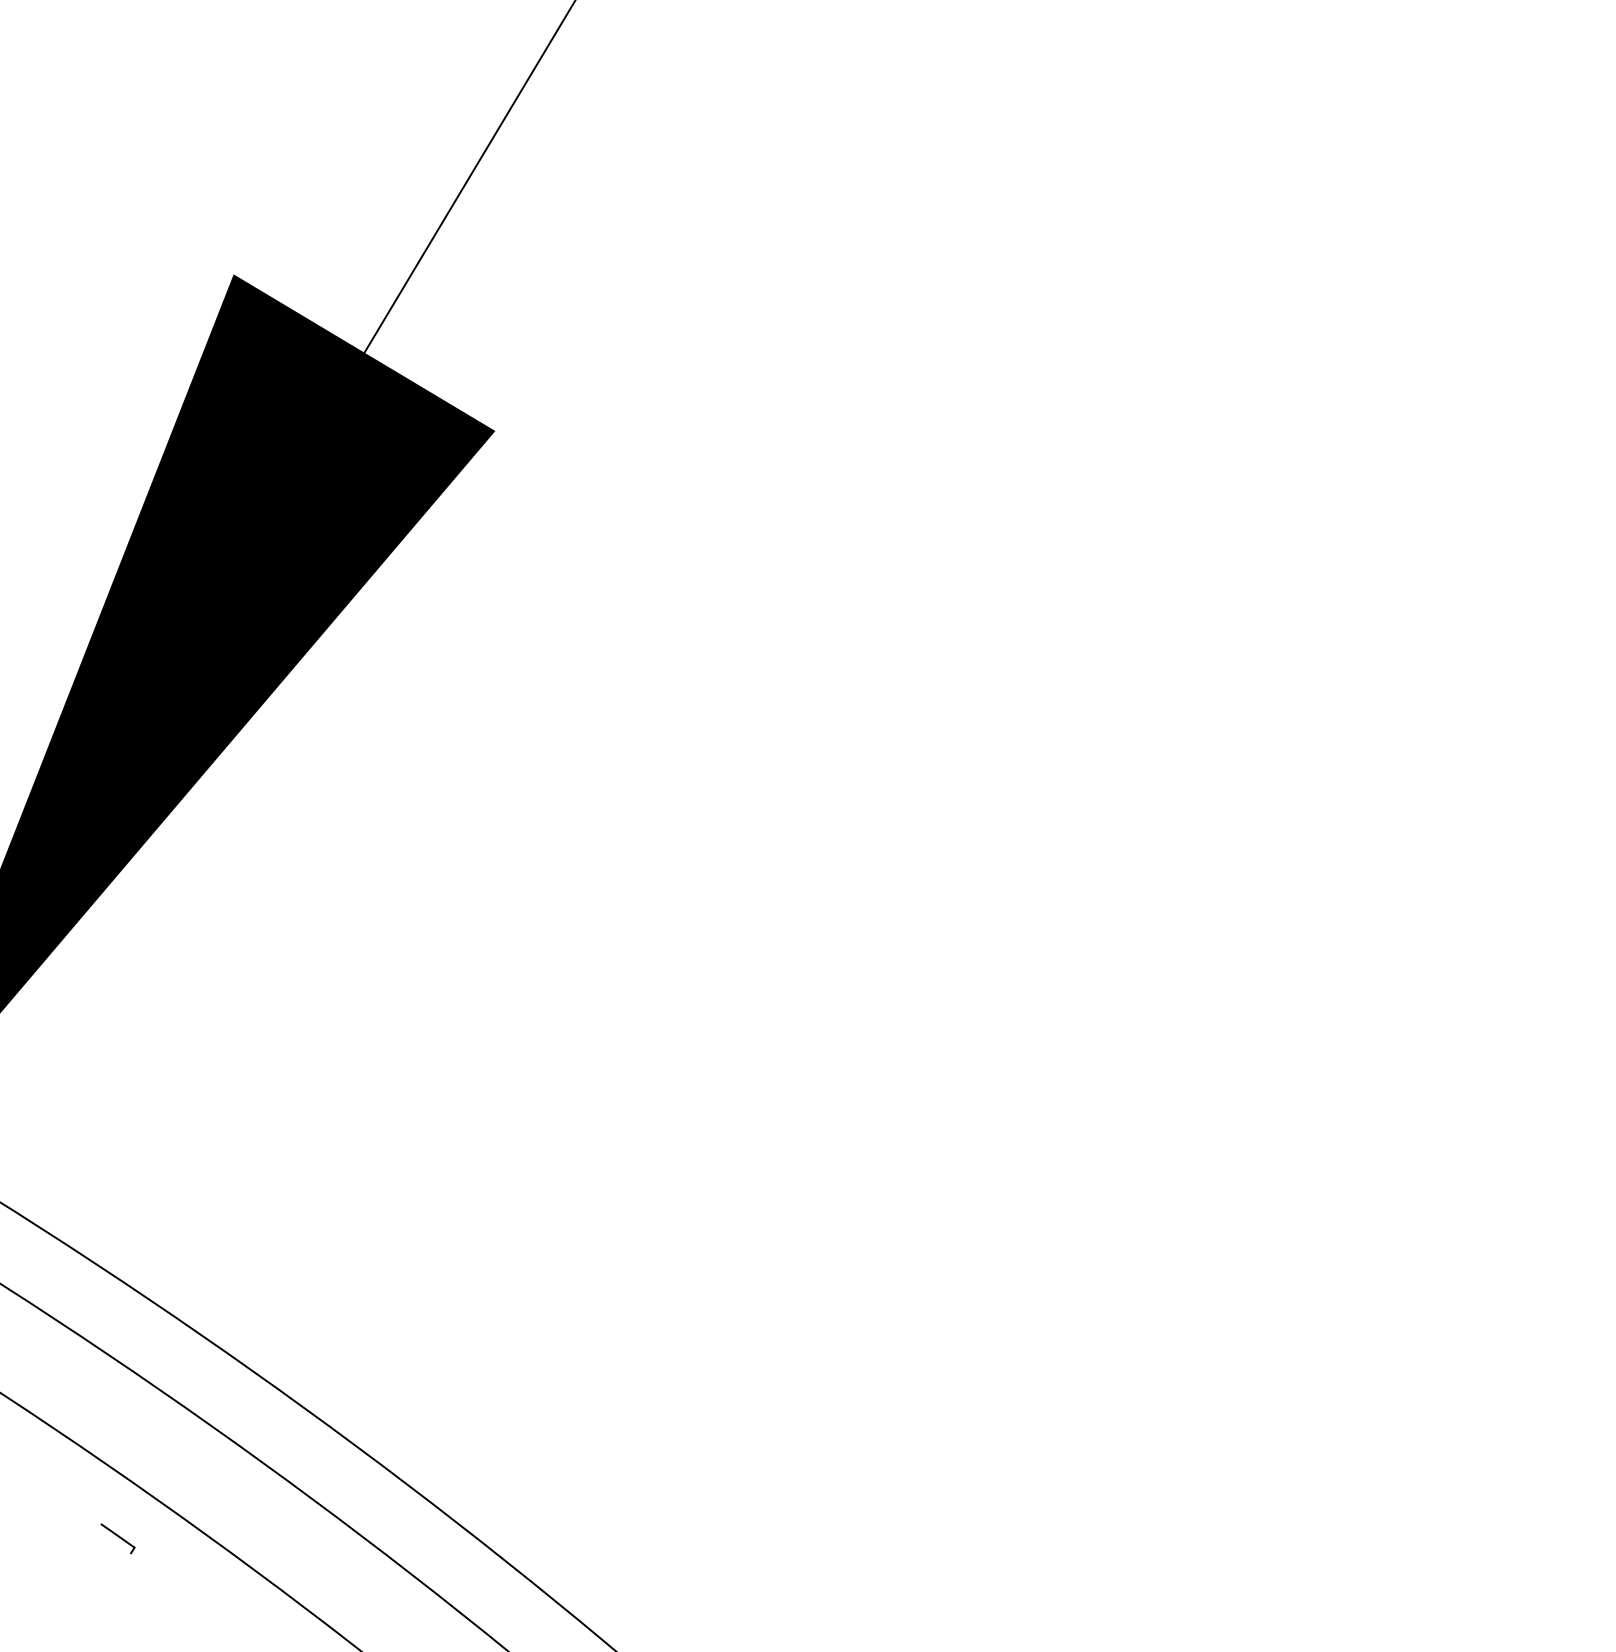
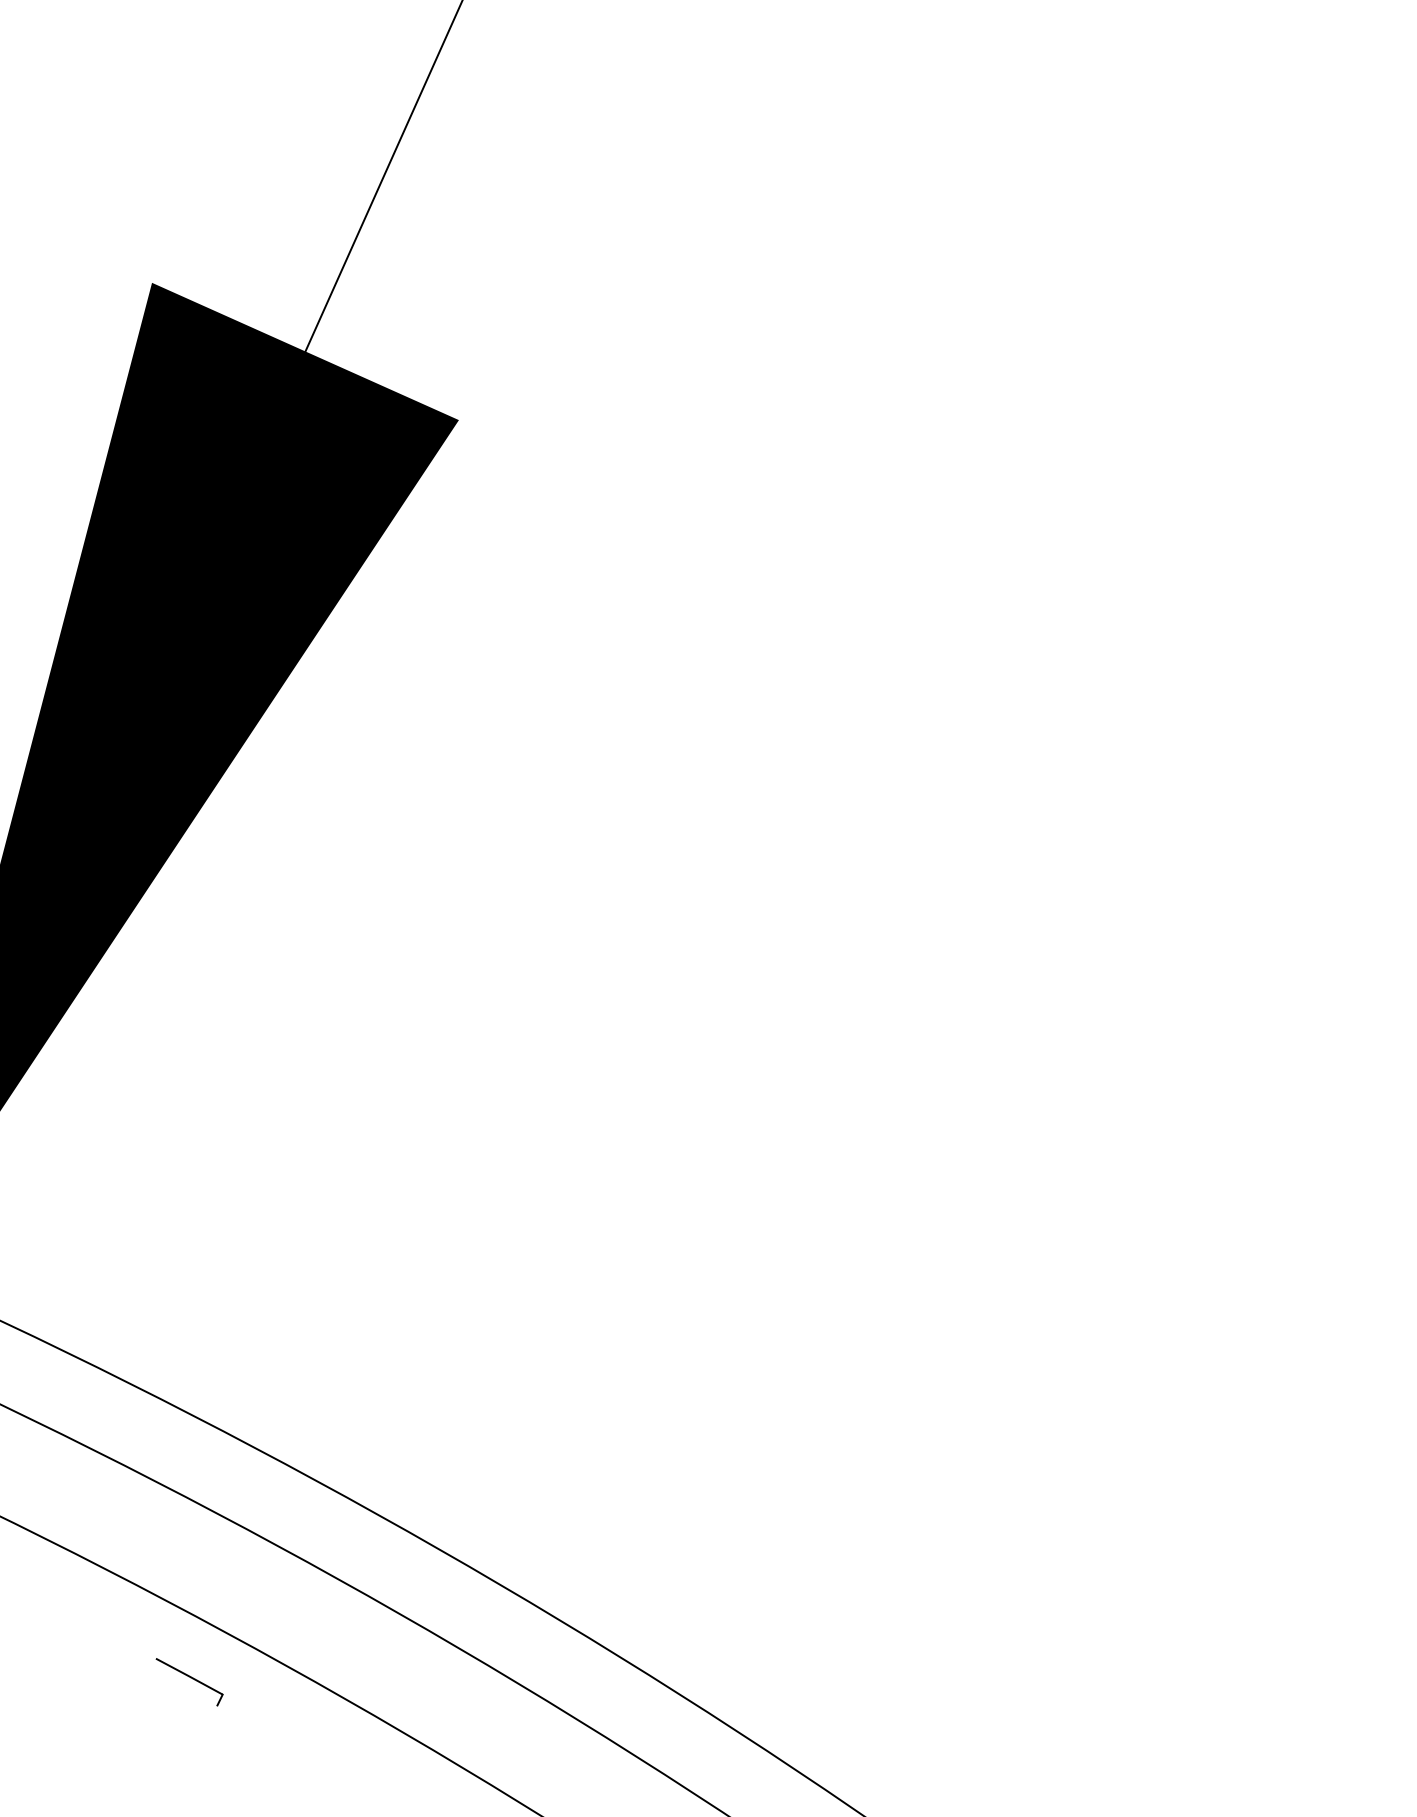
part: (117, 1538) -> (189, 1681), size x1.67

